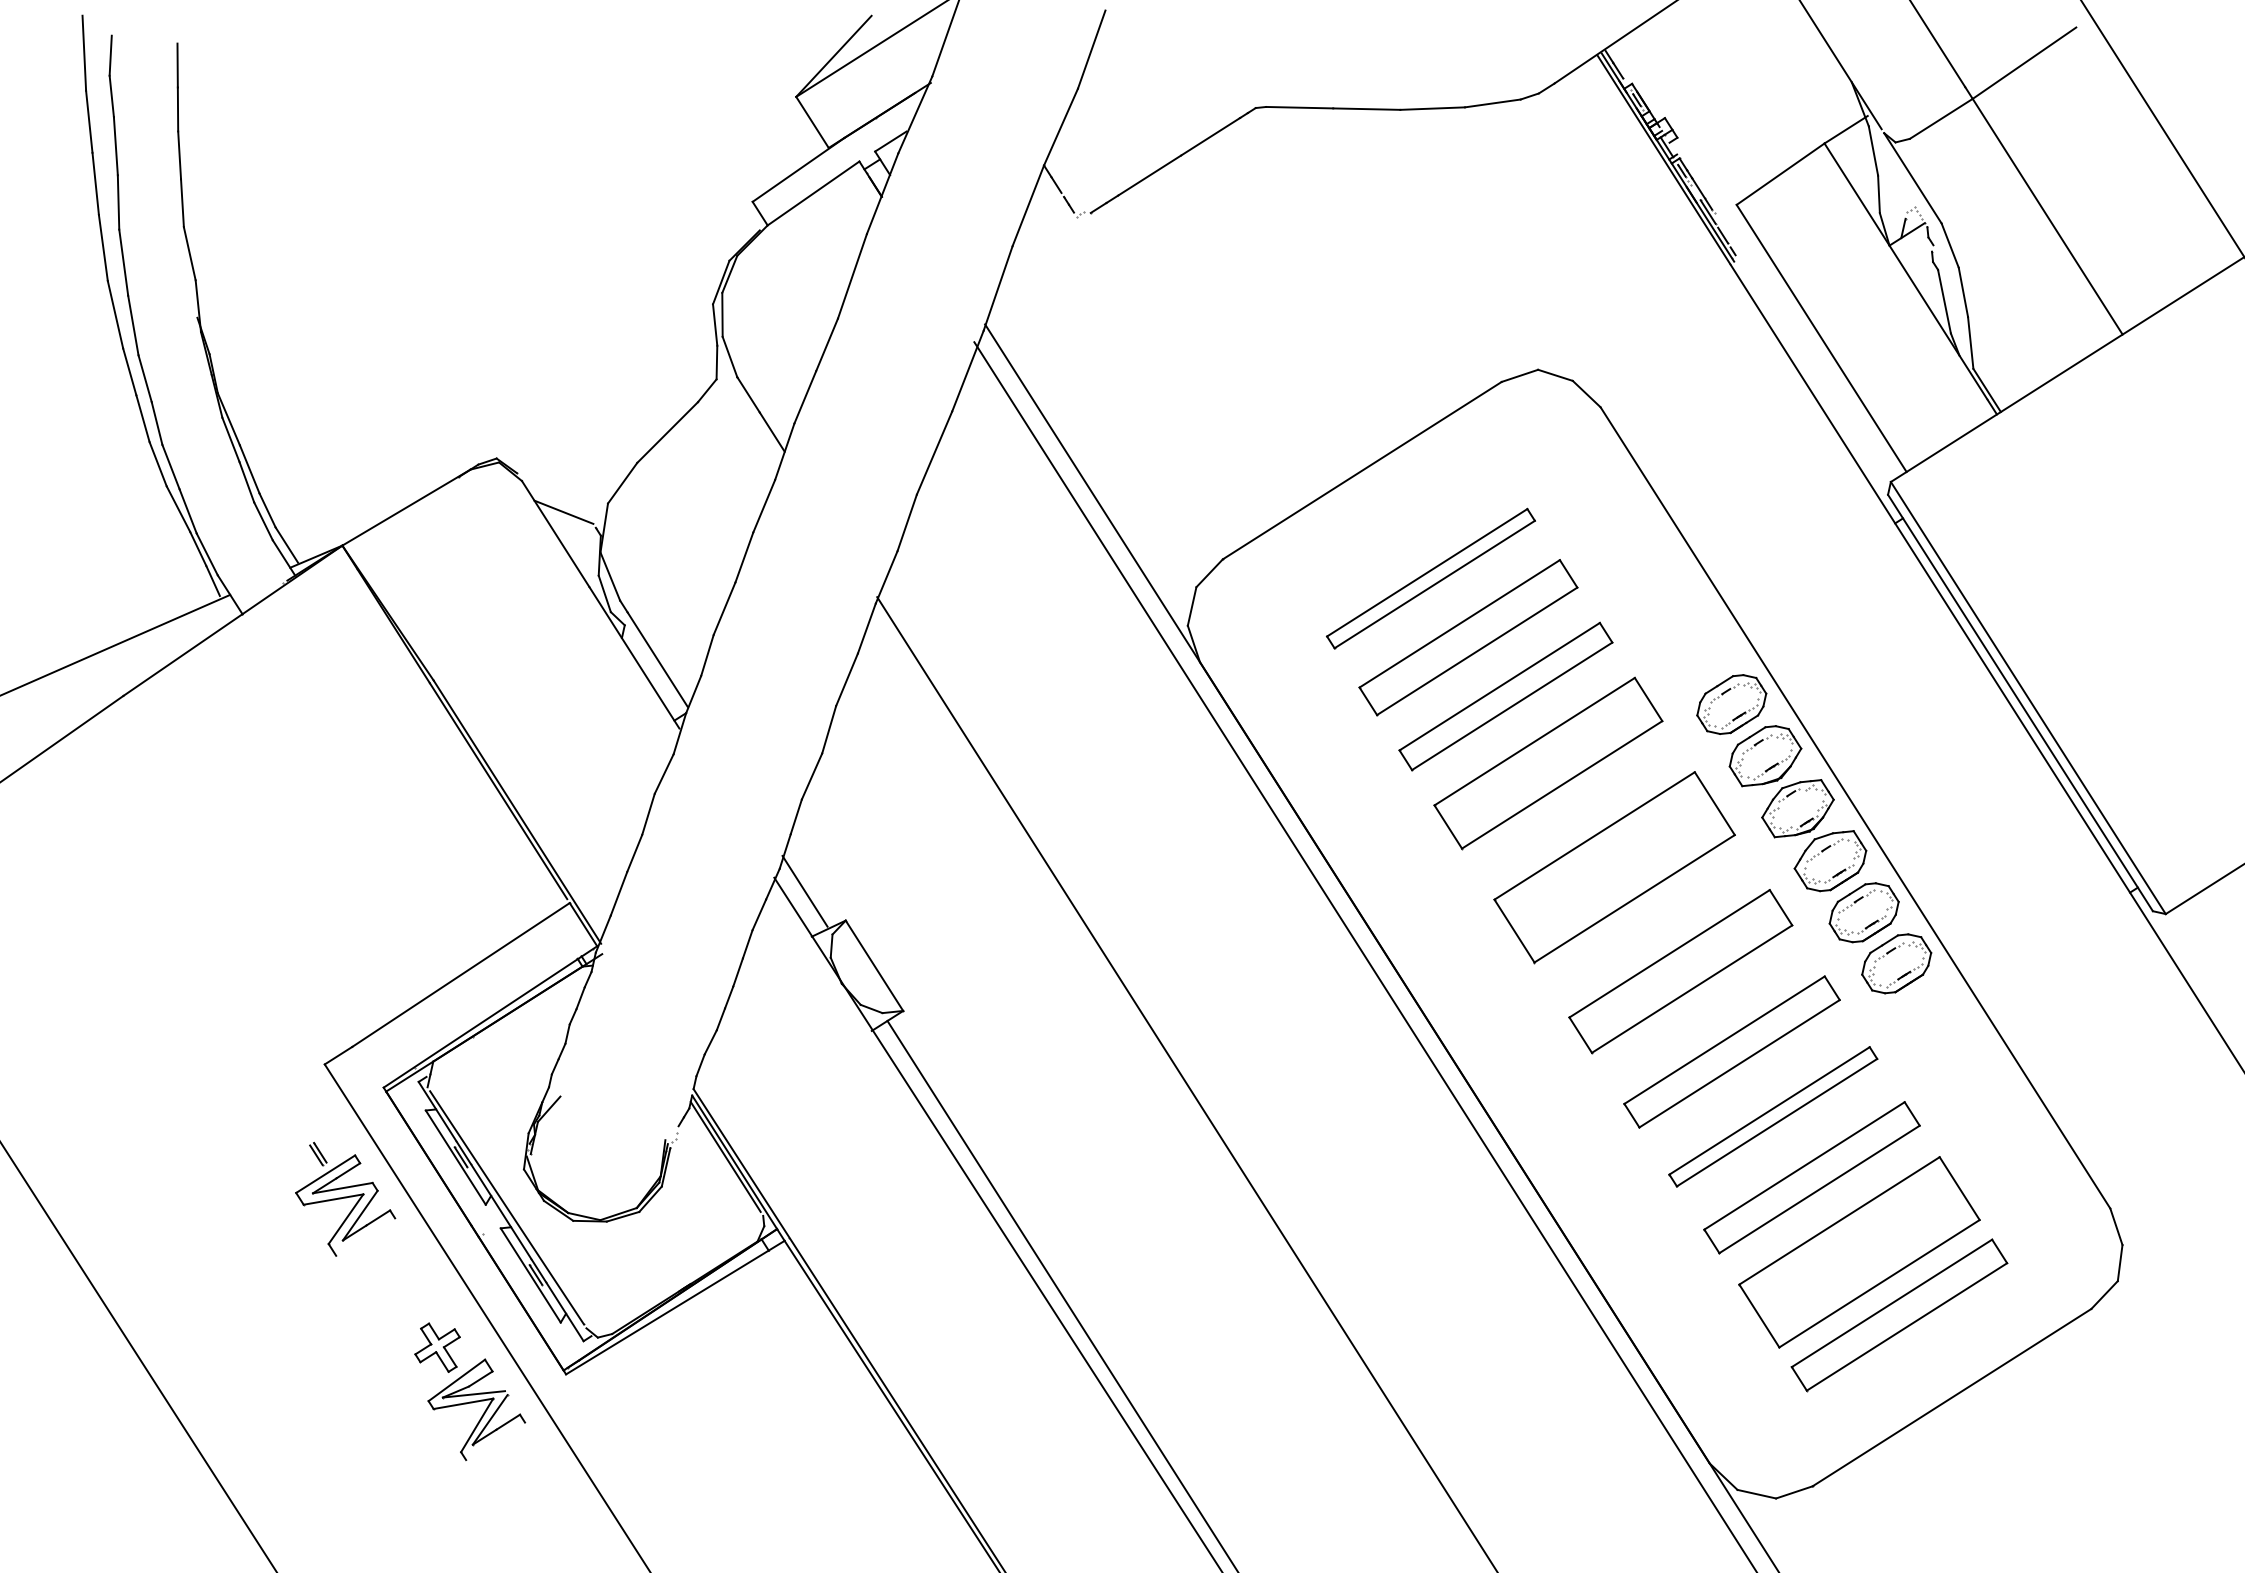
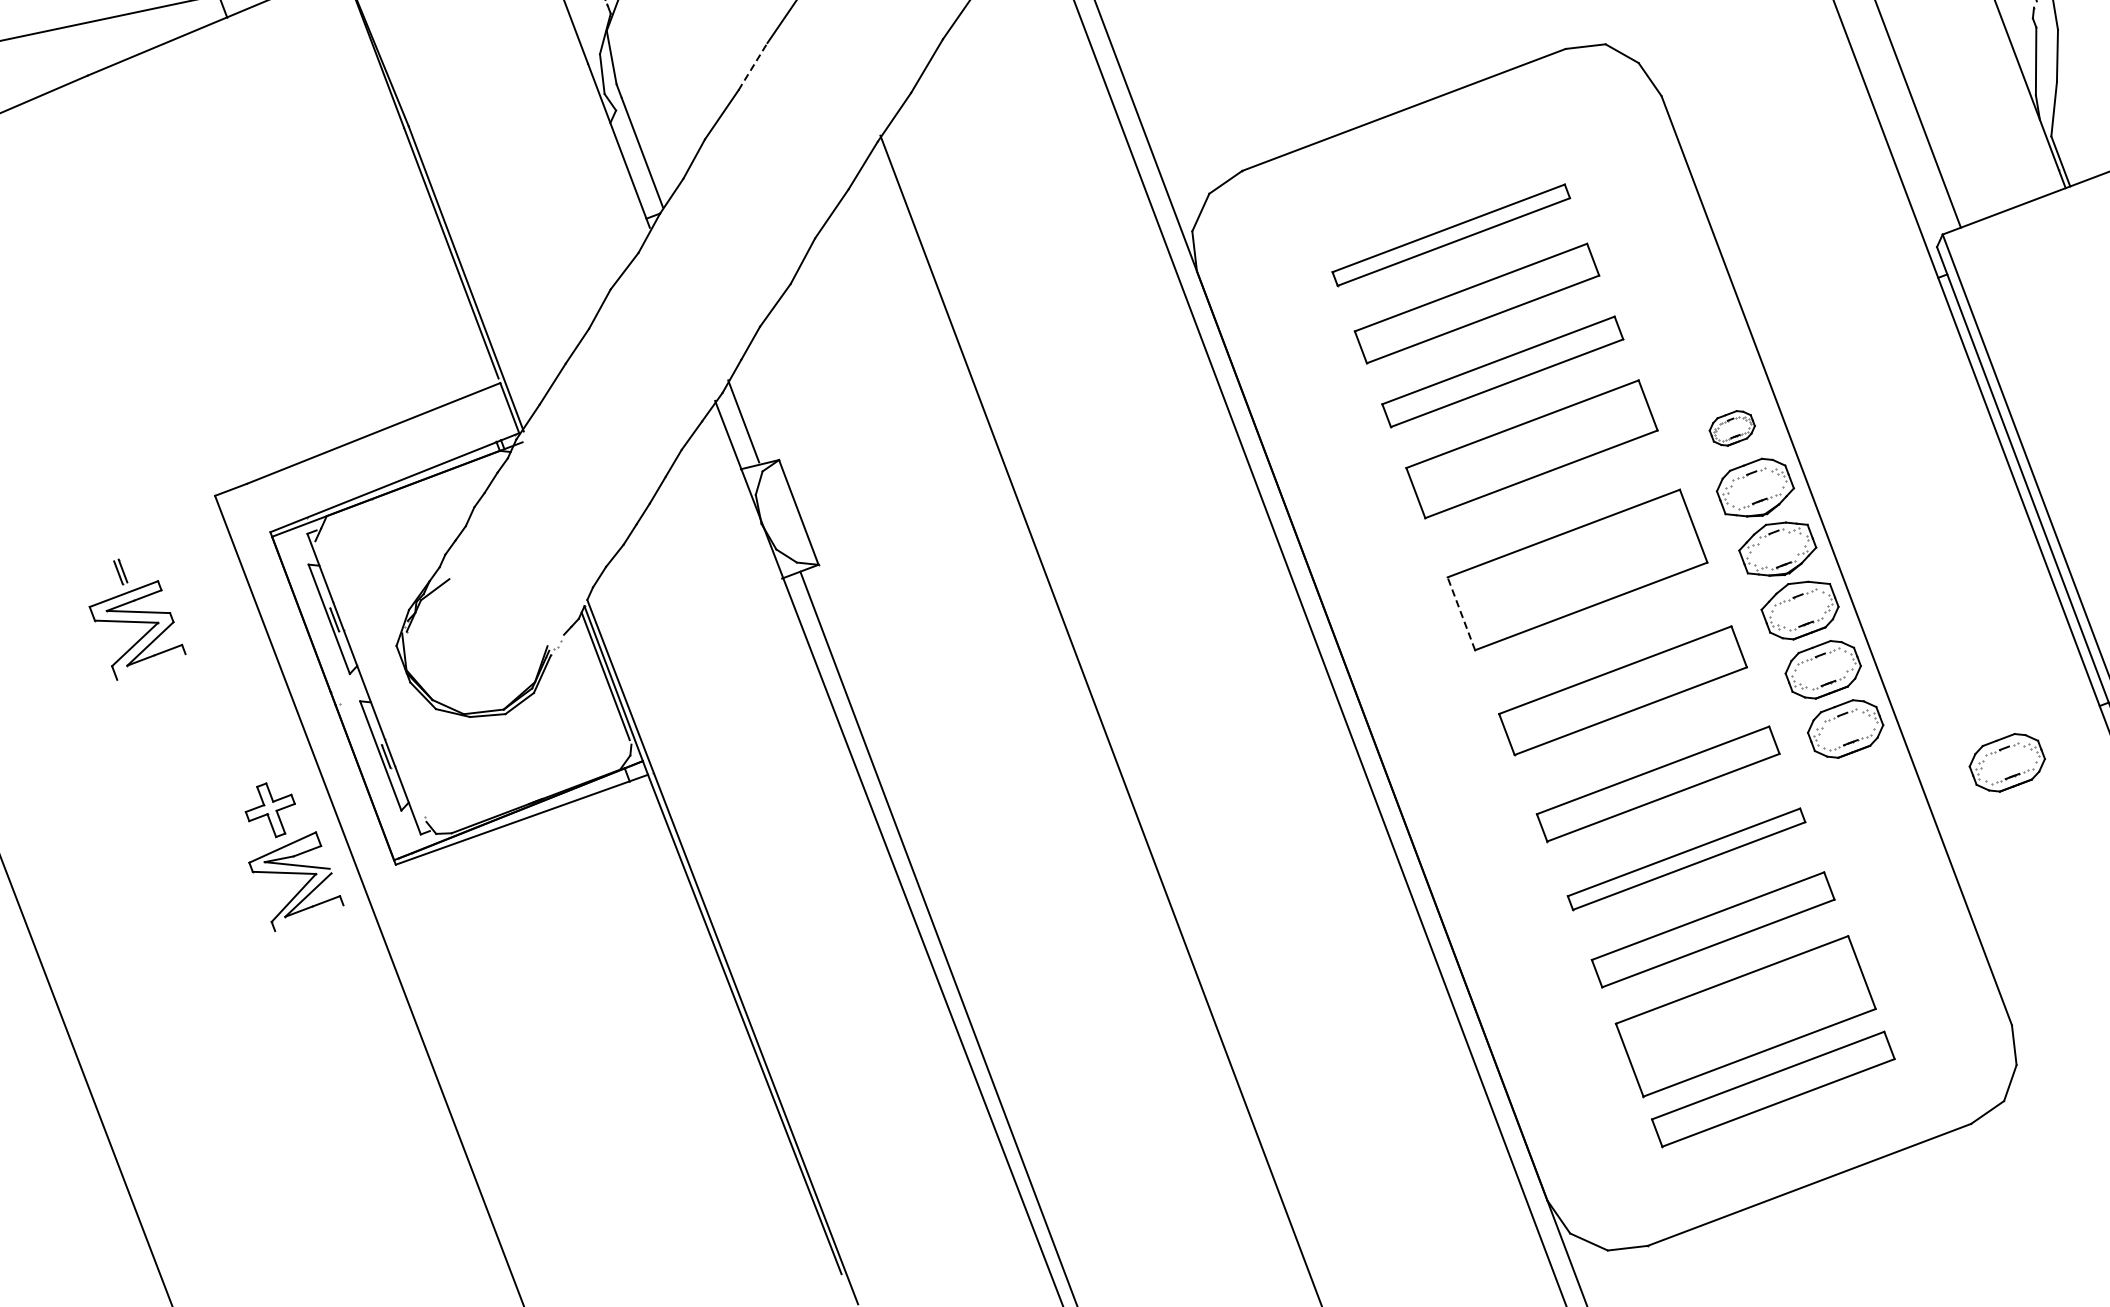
line: (744, 557) -> (753, 66), solid -> dashed
part: (1731, 704) -> (1731, 428), size x0.6
line: (1514, 930) -> (1461, 613), solid -> dashed
part: (2054, 963) -> (2007, 762), added
part: (345, 1198) -> (139, 623), moved
line: (506, 1207) -> (370, 681), removed

